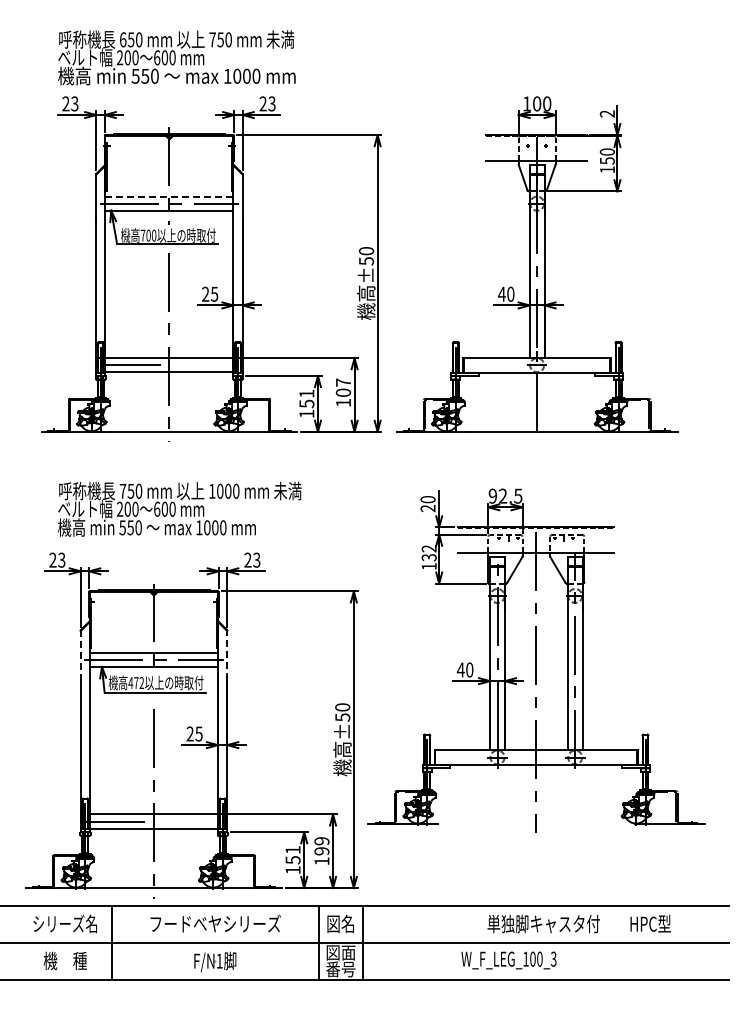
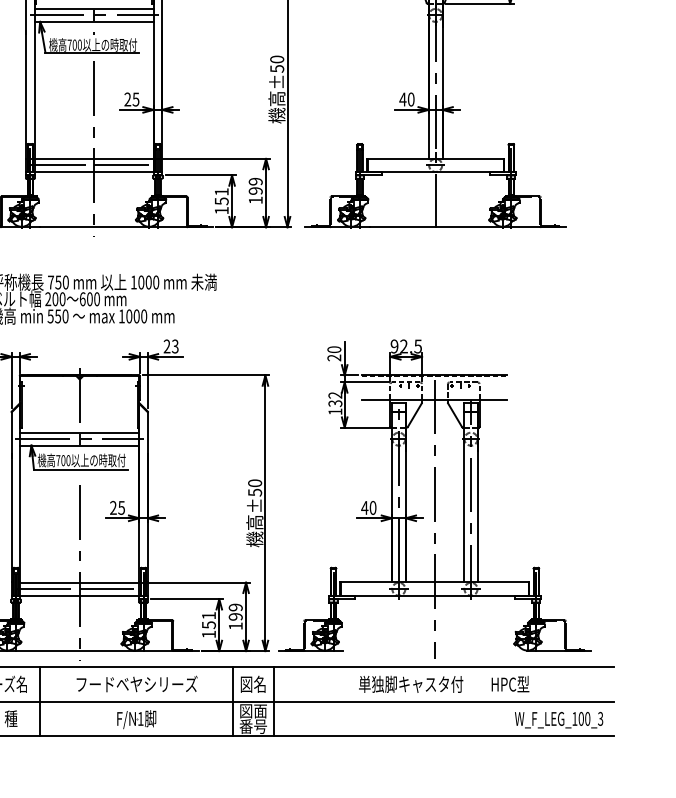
line: (169, 196) -> (94, 8), dashed -> solid
line: (203, 365) -> (125, 165), added
text: (343, 387) -> (255, 186), 107 -> 199
line: (80, 655) -> (11, 435), dashed -> solid
line: (227, 655) -> (148, 435), dashed -> solid
part: (536, 660) -> (435, 499), moved
text: (136, 683) -> (63, 461), 472 -> 700
line: (187, 821) -> (110, 589), added
text: (578, 923) -> (443, 683), moved
text: (508, 960) -> (558, 720), moved

